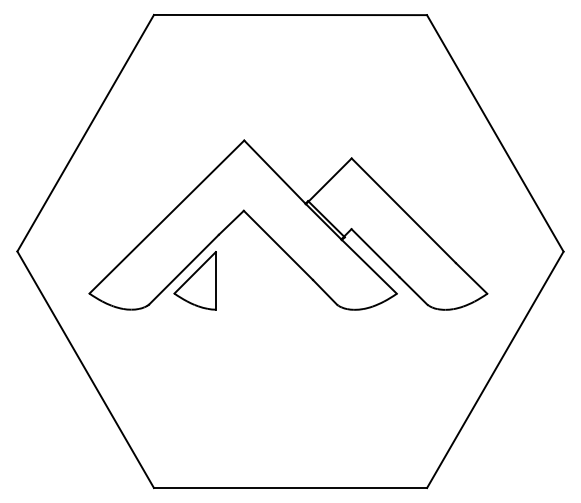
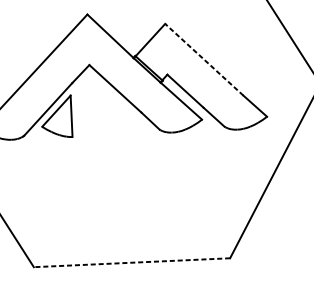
line: (403, 210) -> (204, 59), solid -> dashed
line: (290, 488) -> (132, 263), solid -> dashed

